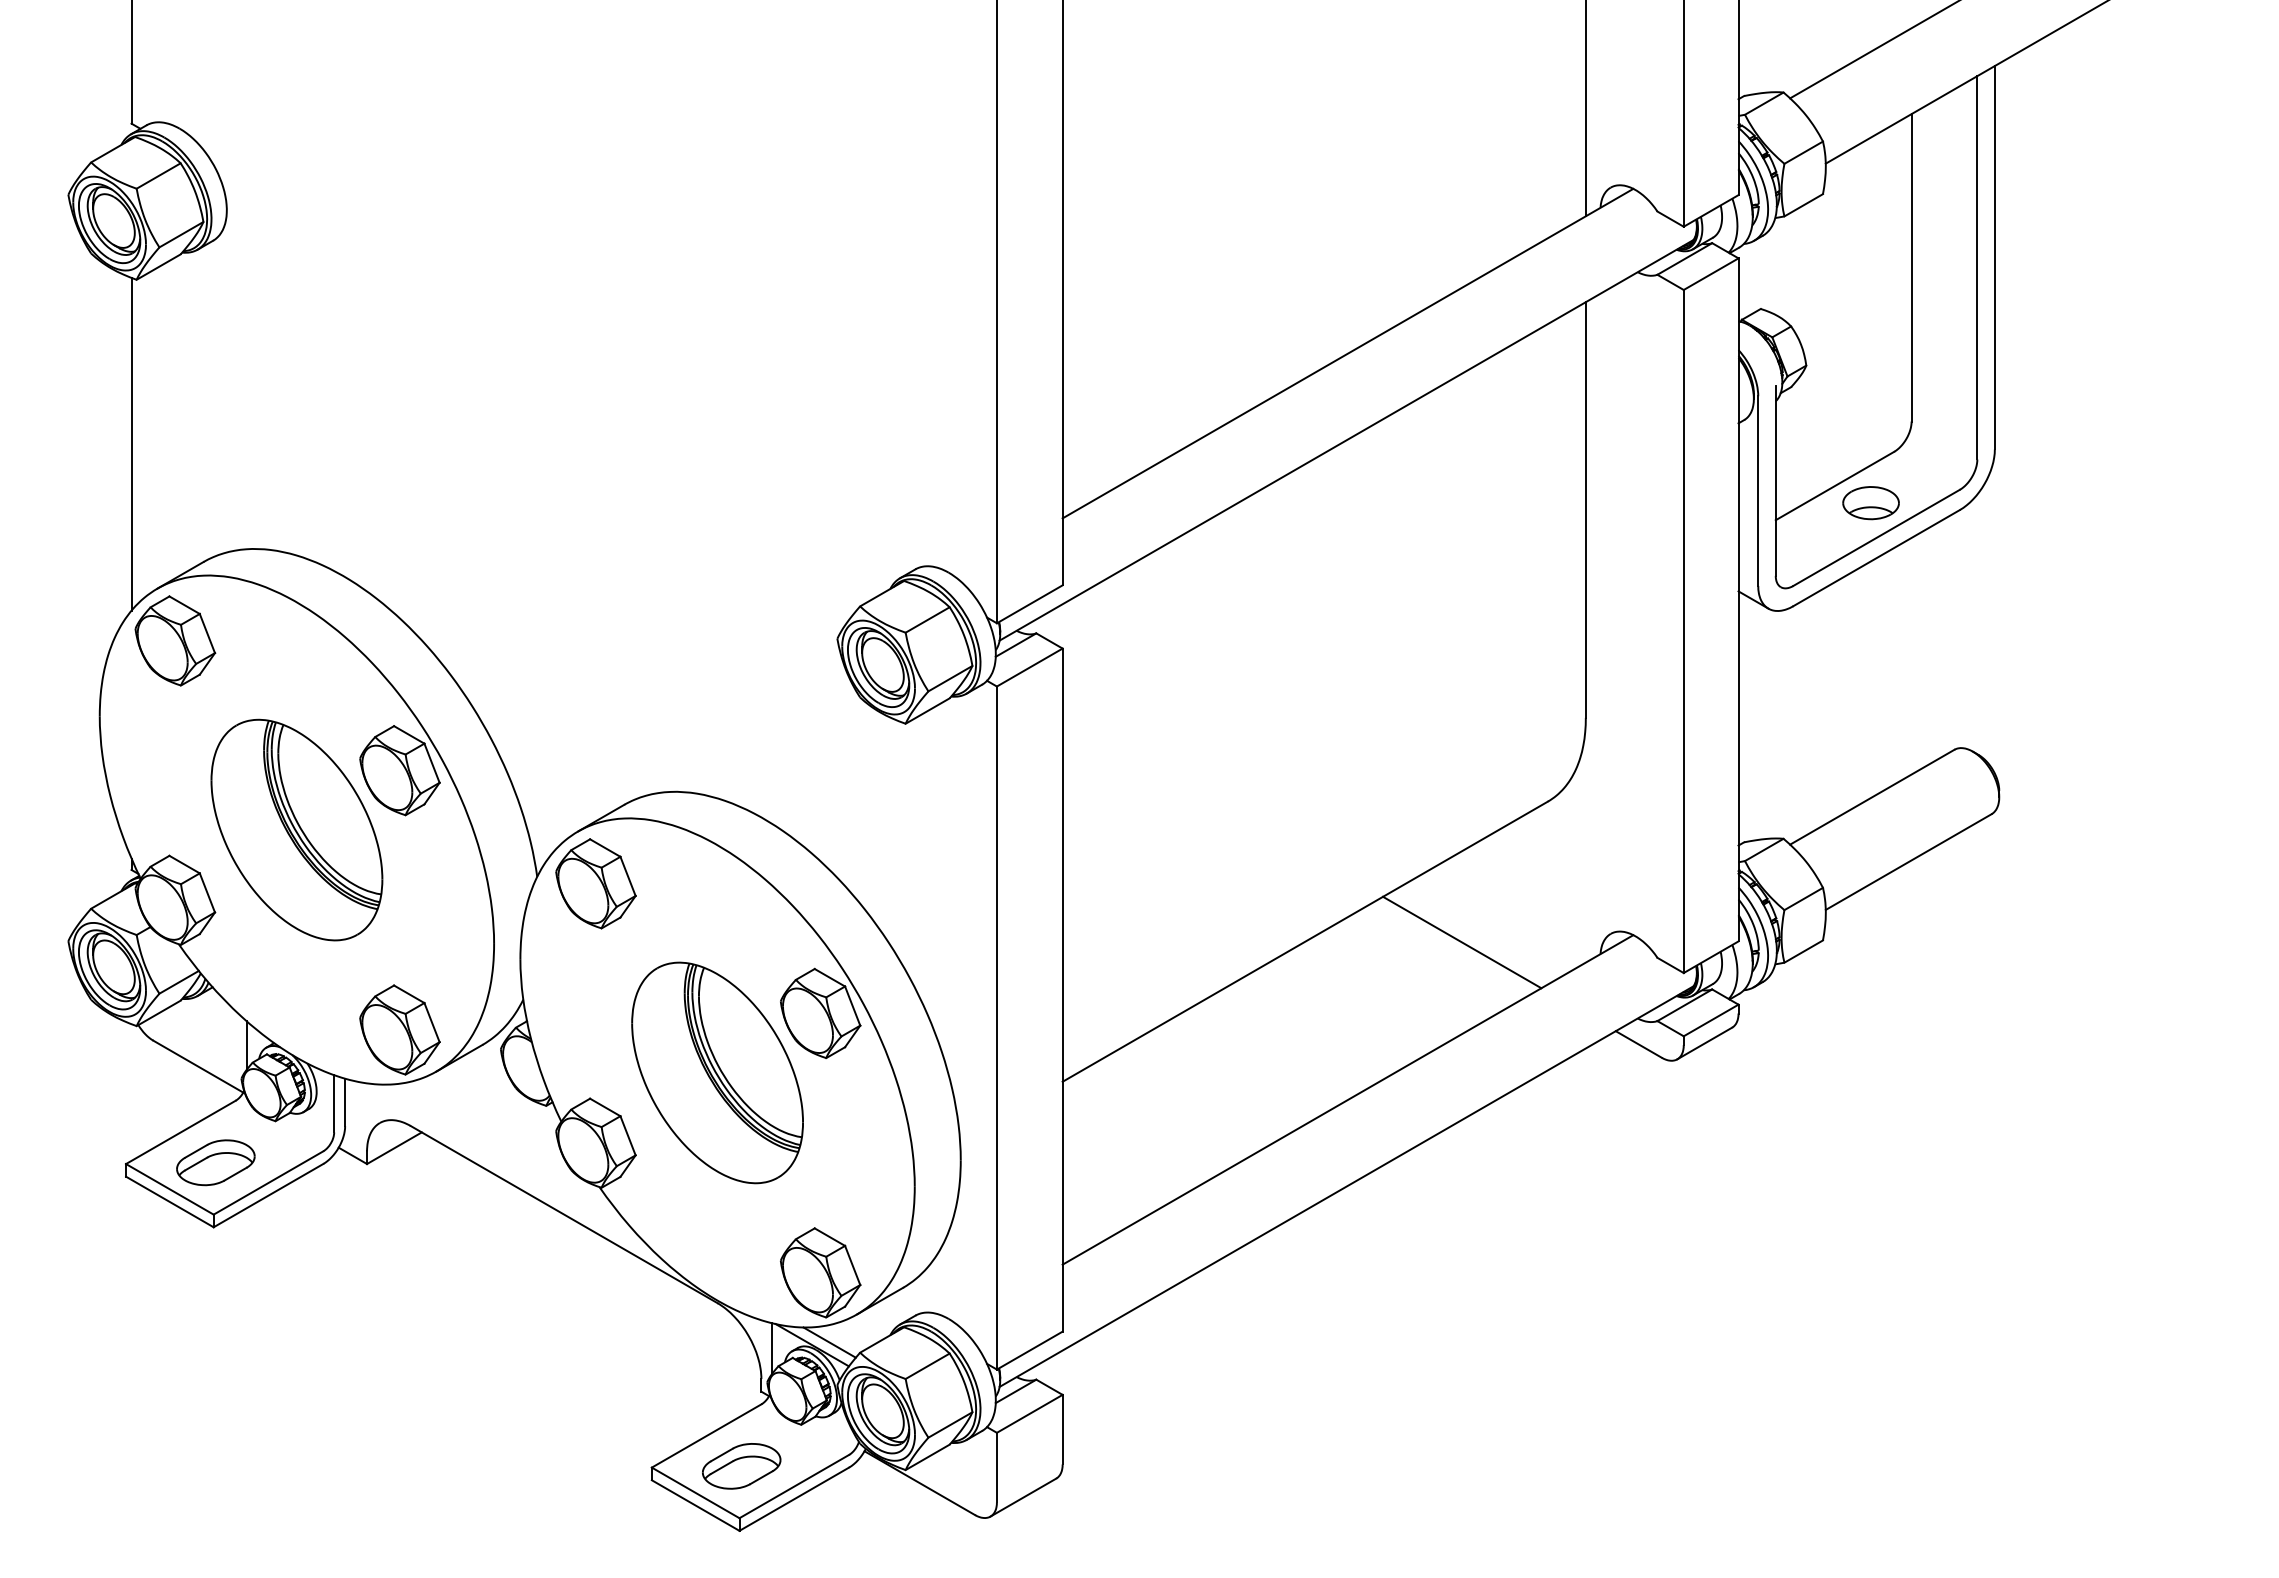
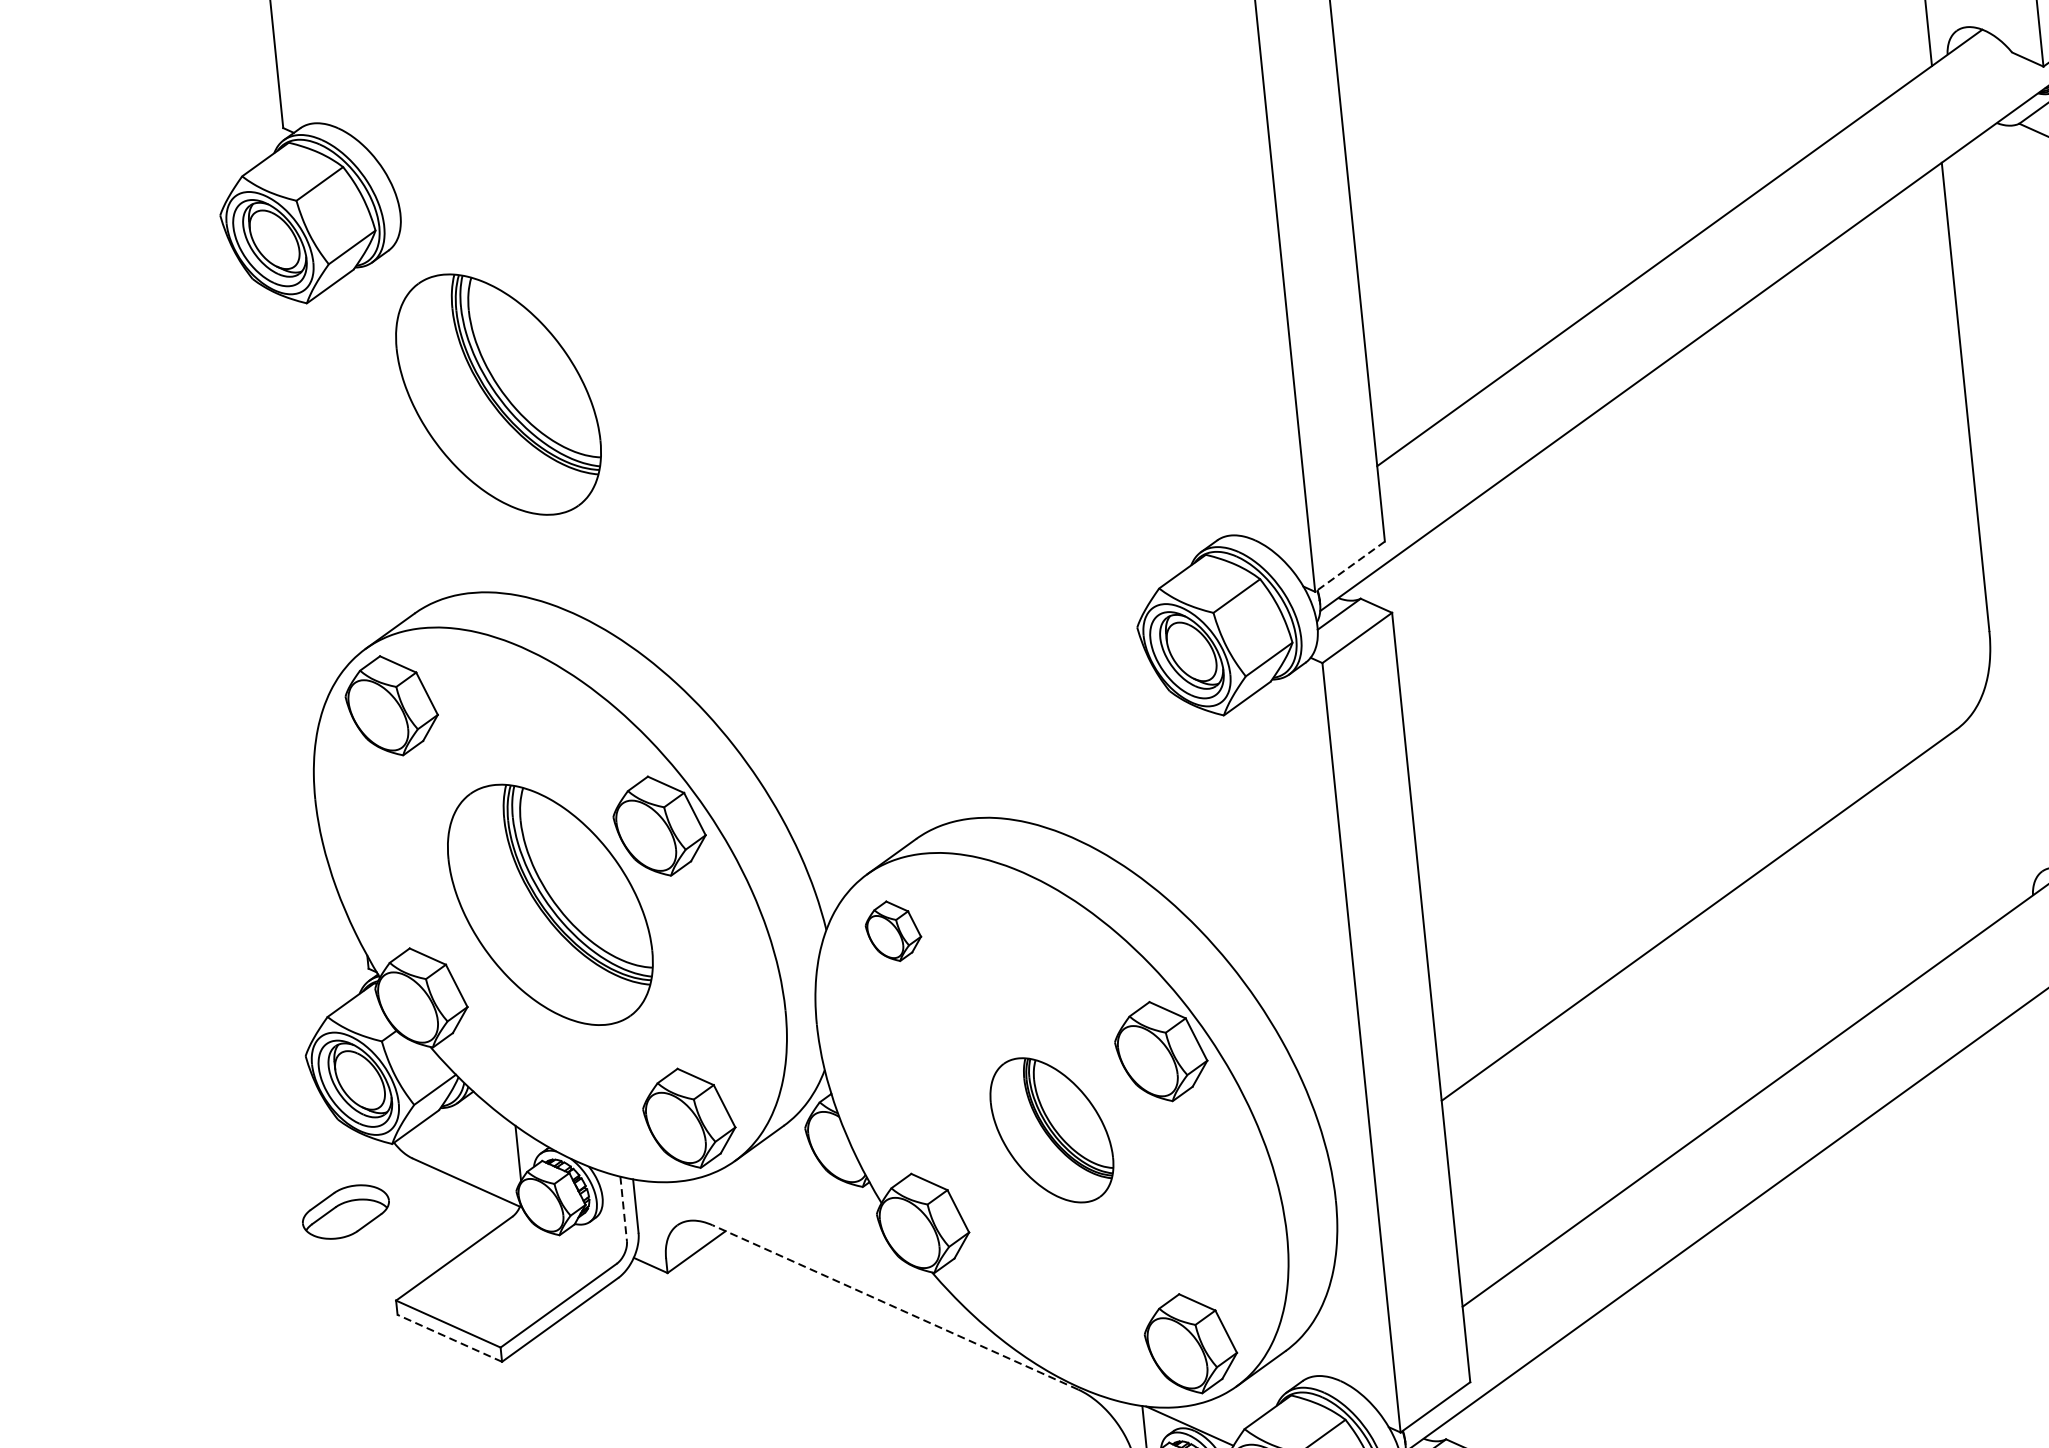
part: (296, 376) -> (497, 394), added
line: (131, 443) -> (319, 488), removed
line: (1029, 604) -> (1349, 566), solid -> dashed
part: (595, 883) -> (892, 930), size x0.6
line: (1462, 942) -> (1876, 898), removed
part: (717, 1072) -> (1051, 1129), size x0.6
line: (334, 1103) -> (623, 1208), solid -> dashed
part: (215, 1162) -> (345, 1211), moved
line: (169, 1201) -> (449, 1337), solid -> dashed
line: (563, 1214) -> (894, 1307), solid -> dashed
line: (829, 1342) -> (1208, 1421), removed

